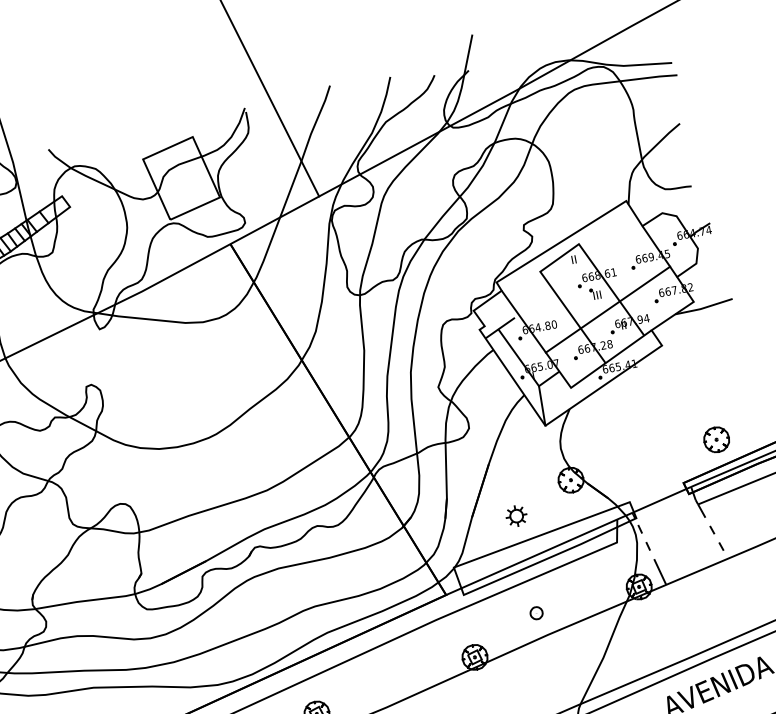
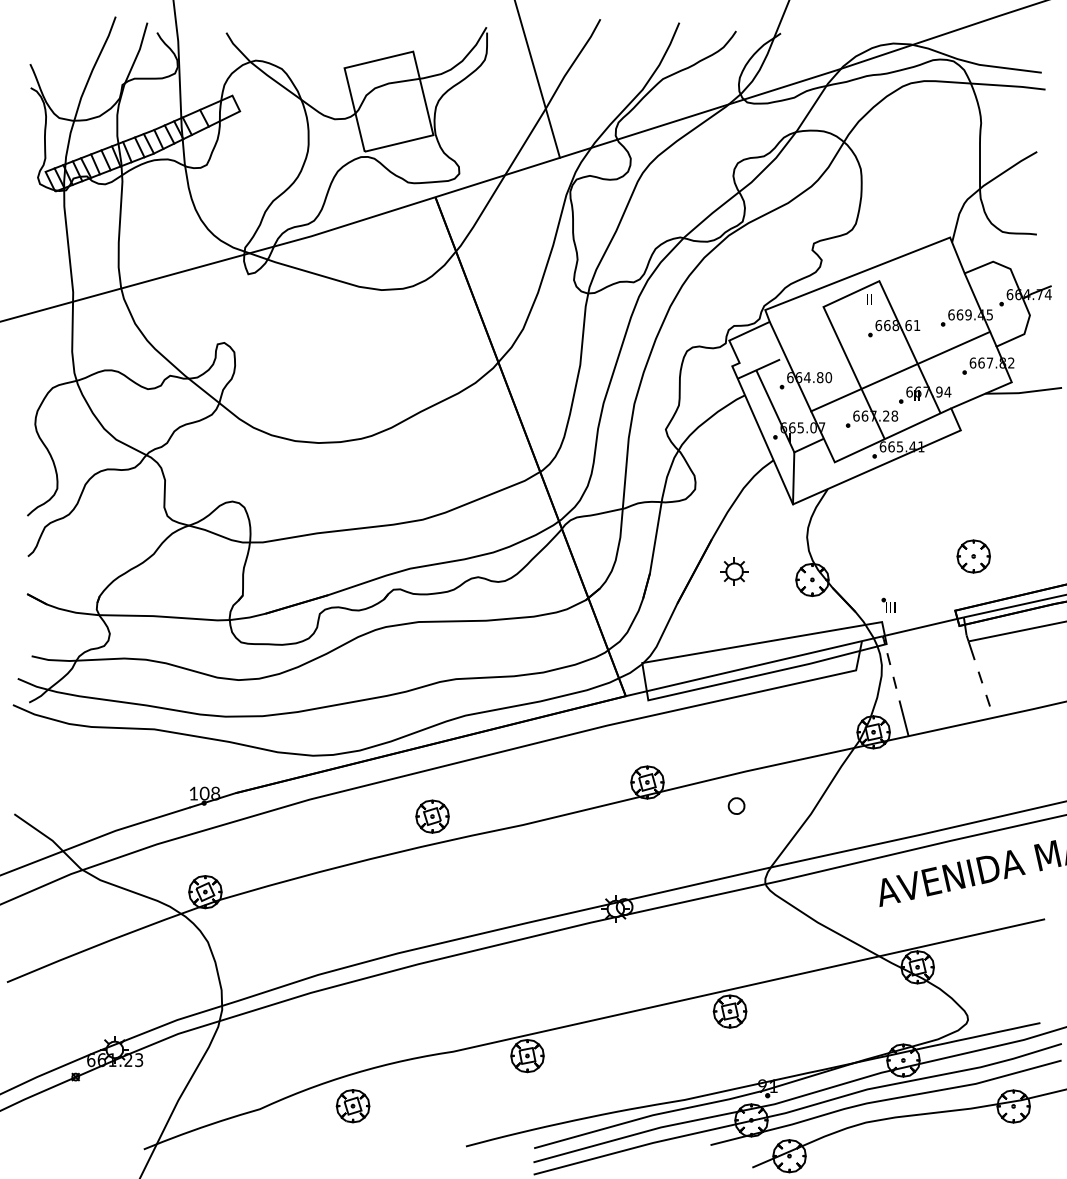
part: (595, 293) -> (888, 604), moved
part: (716, 439) -> (973, 556), moved
part: (516, 516) -> (734, 571), moved
part: (536, 612) -> (736, 805), moved

